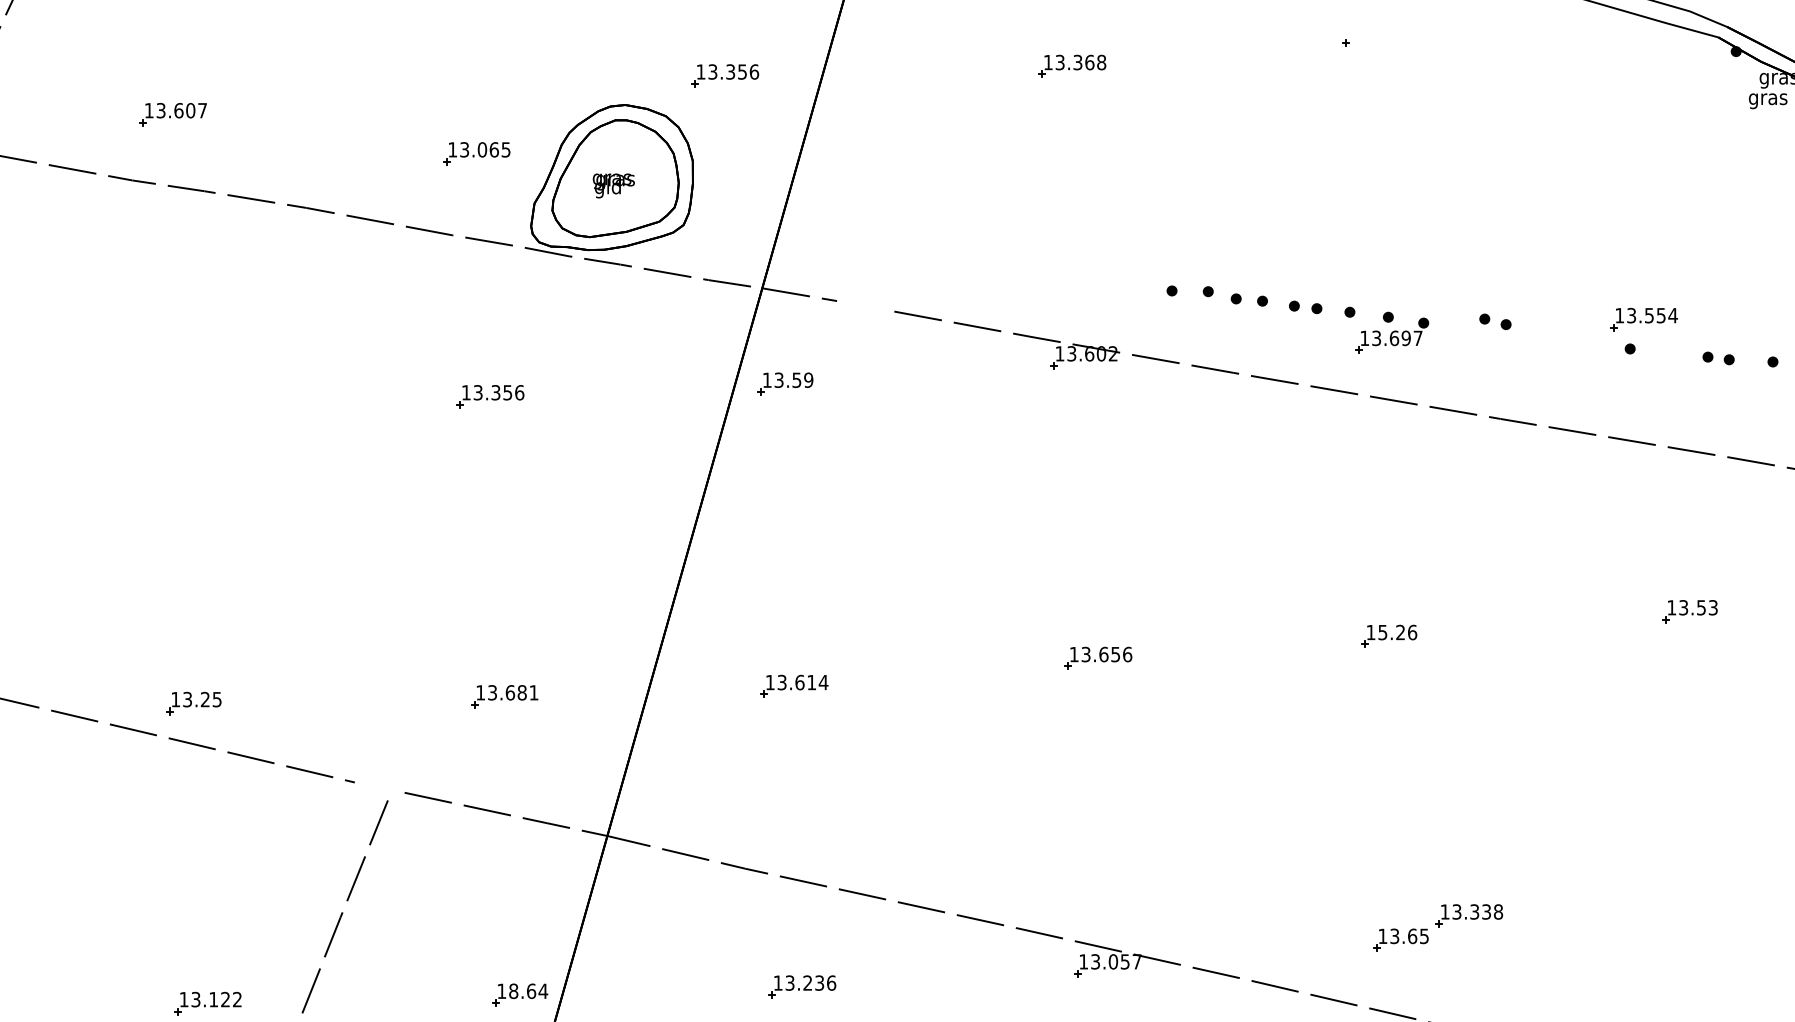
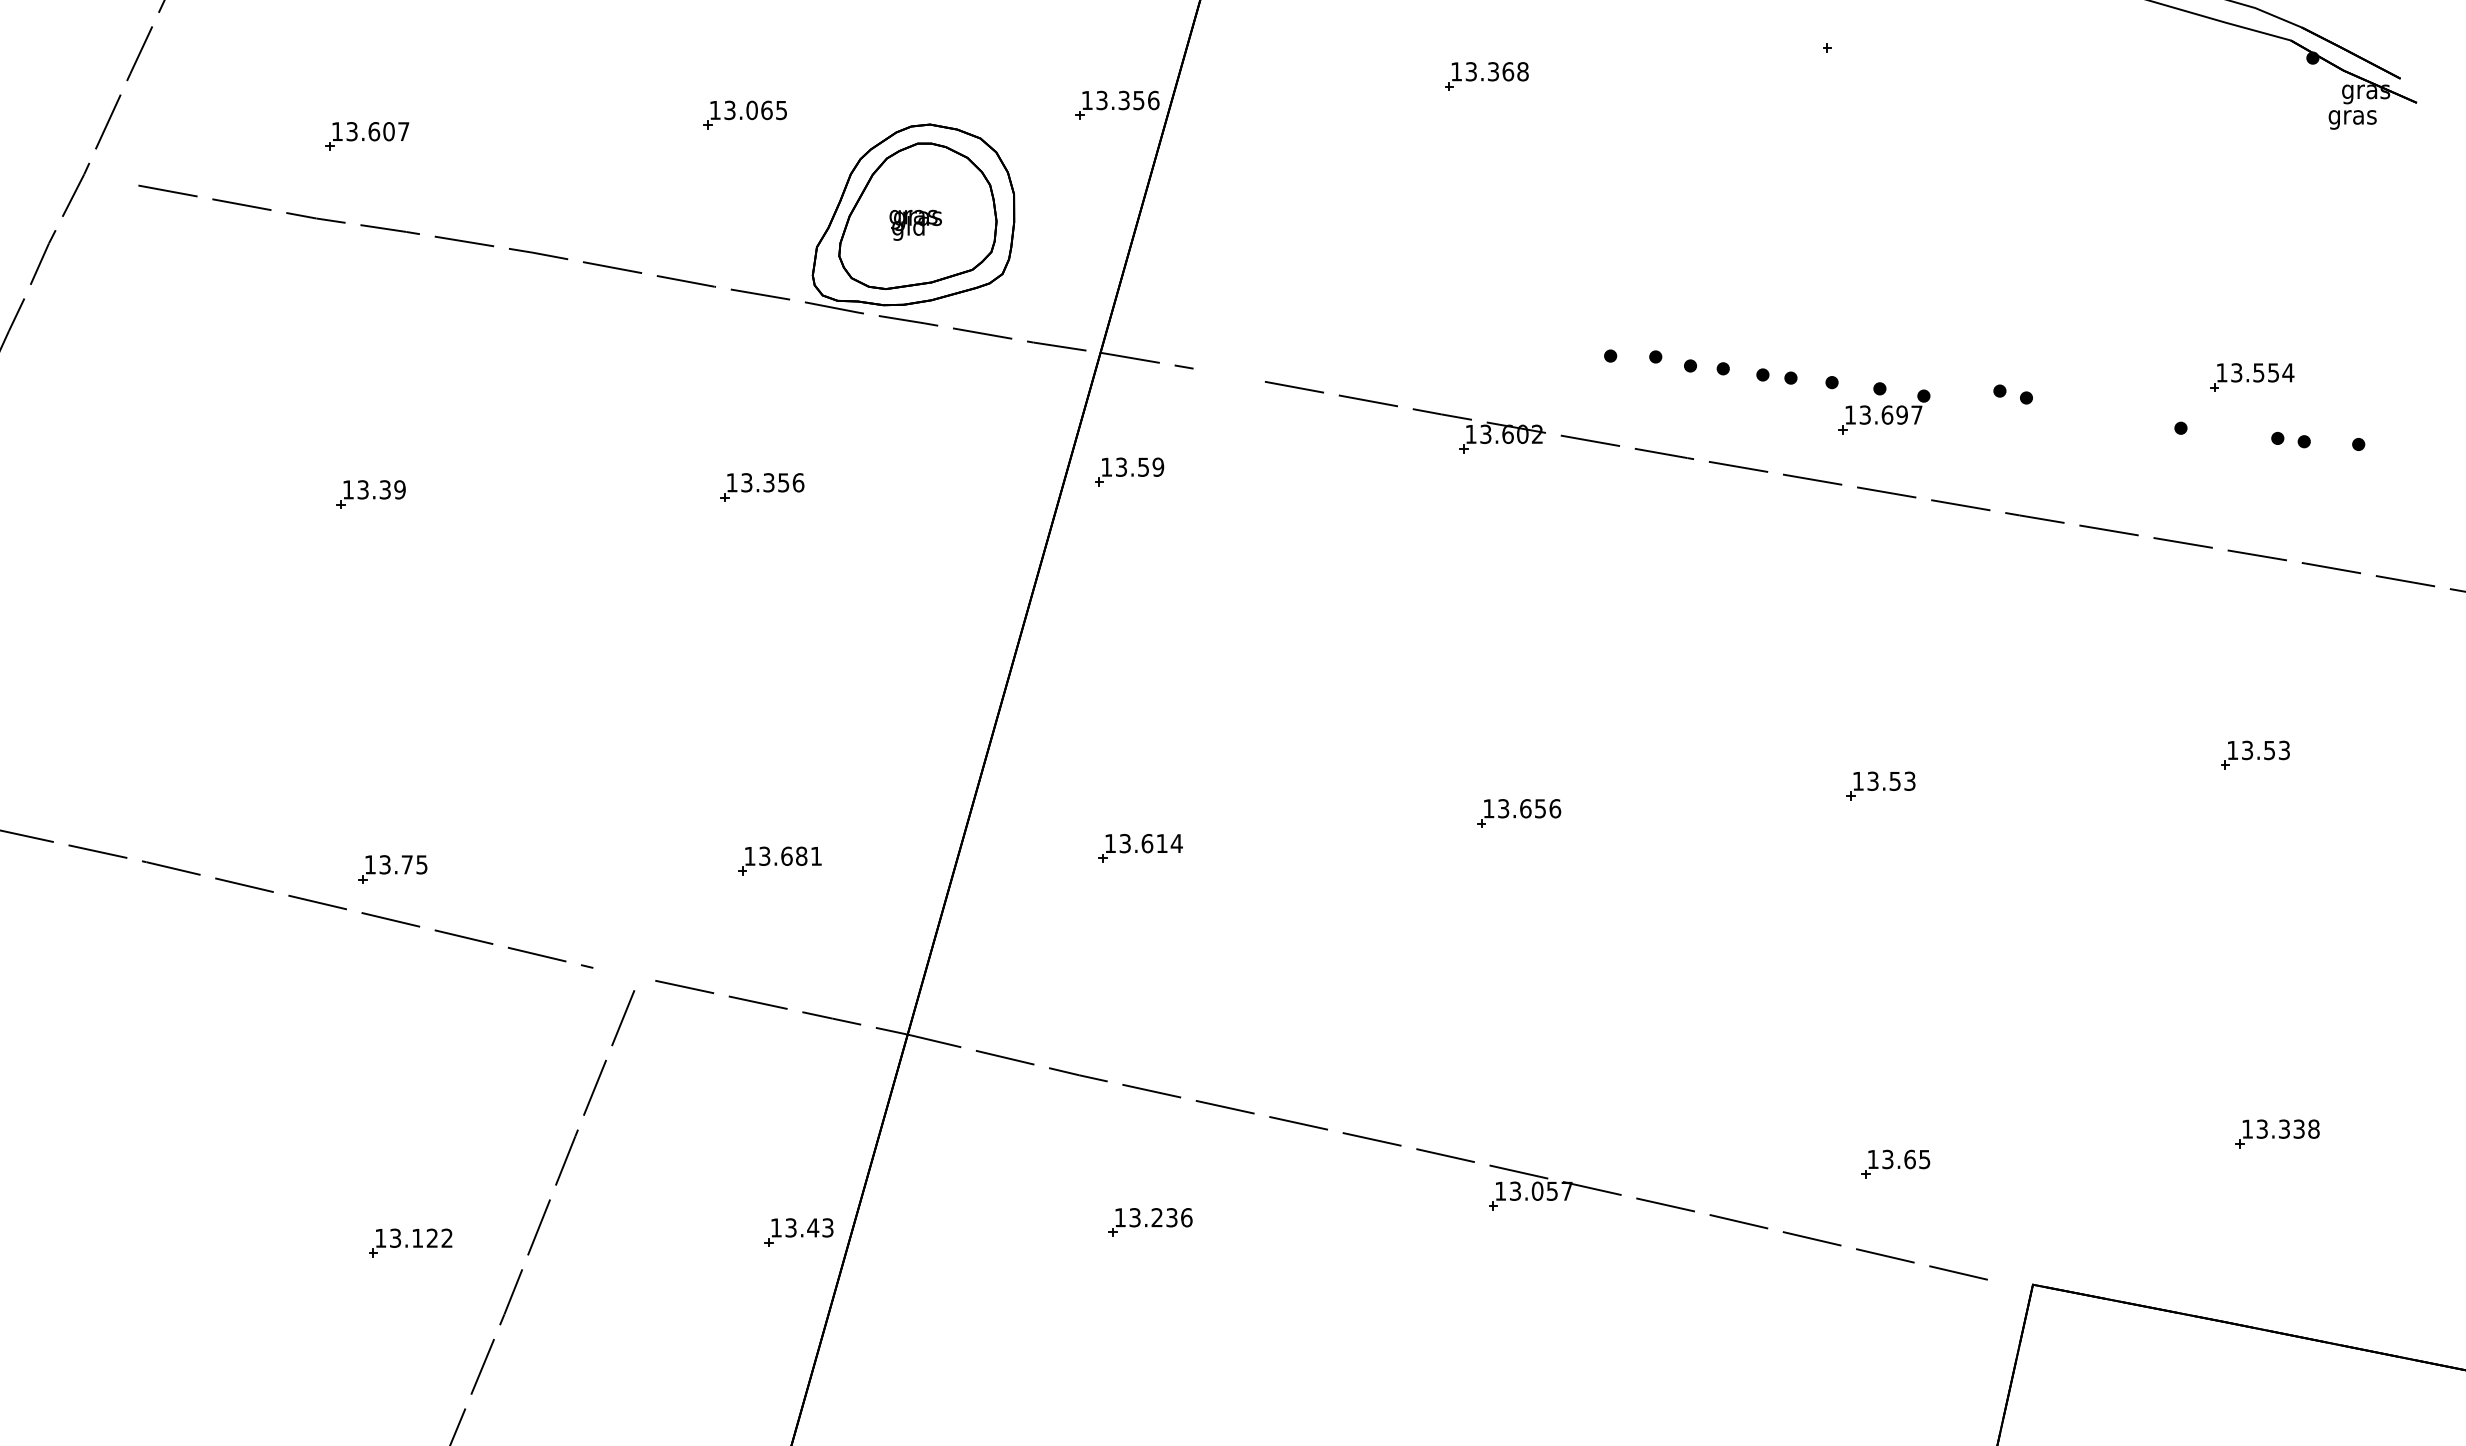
part: (725, 75) -> (1117, 104), moved
part: (476, 153) -> (744, 114), moved
part: (1644, 319) -> (2252, 377), moved
part: (175, 402) -> (370, 494), added
text: (1397, 631) -> (1891, 780), 15.26 -> 13.53
text: (204, 699) -> (406, 864), 13.25 -> 13.75
part: (1469, 915) -> (2277, 1133), moved
text: (528, 990) -> (809, 1227), 18.64 -> 13.43

